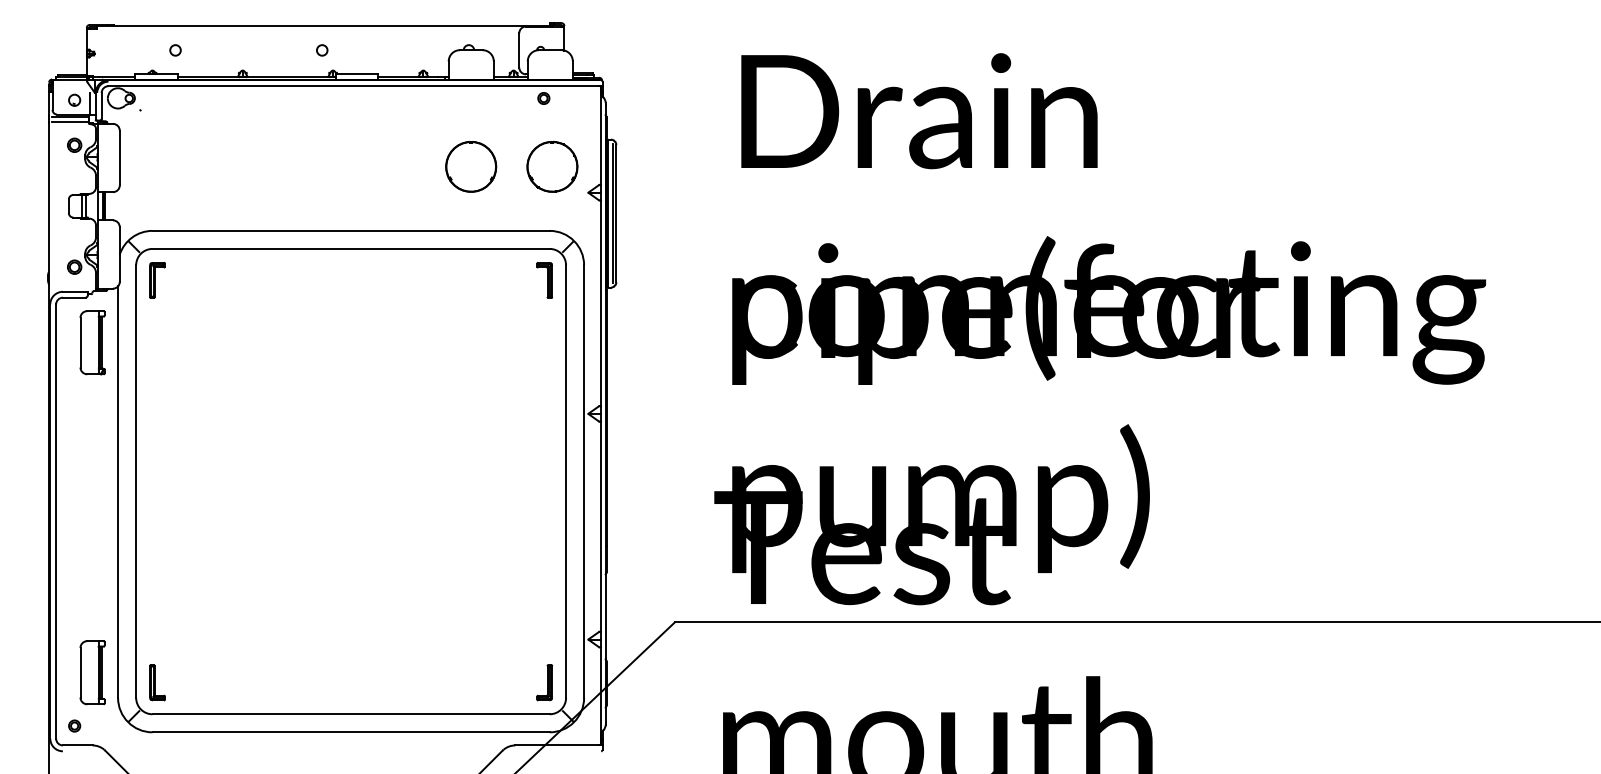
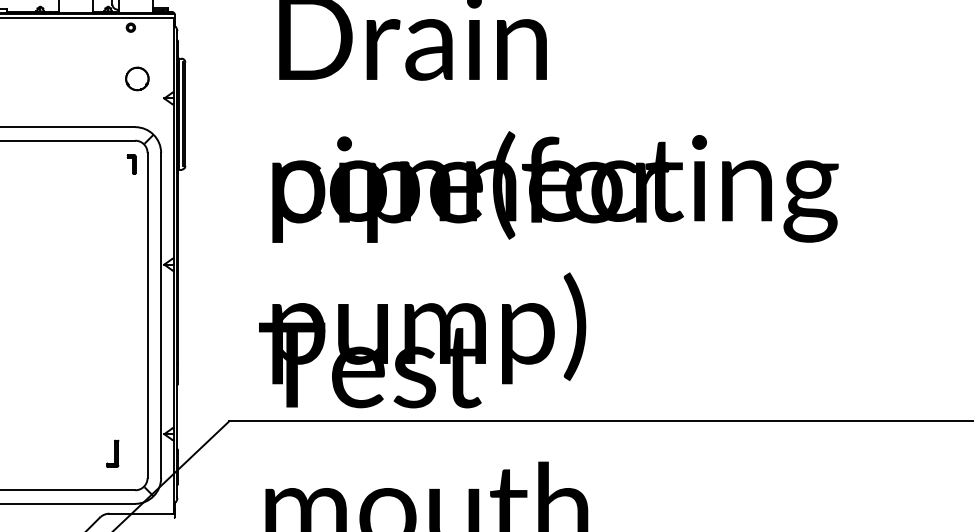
part: (471, 166) -> (76, 78), removed
part: (552, 166) -> (137, 78), size x0.6
part: (544, 280) -> (131, 164), size x0.7
part: (544, 682) -> (112, 453), moved

